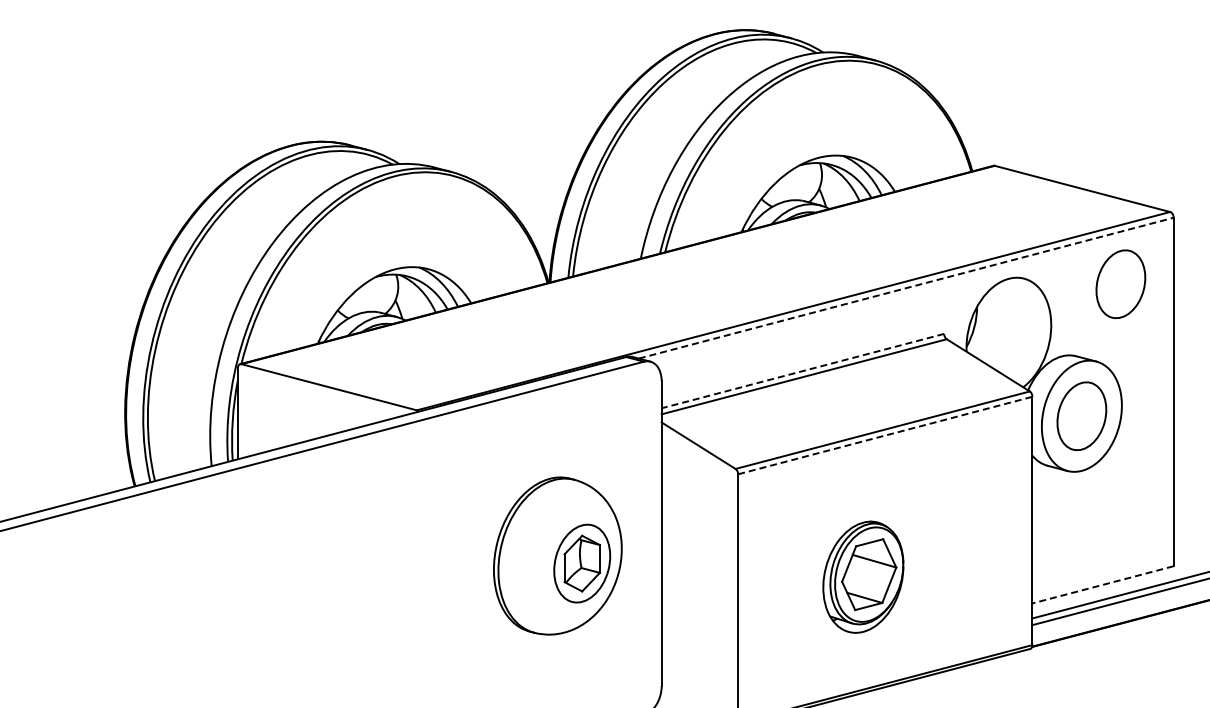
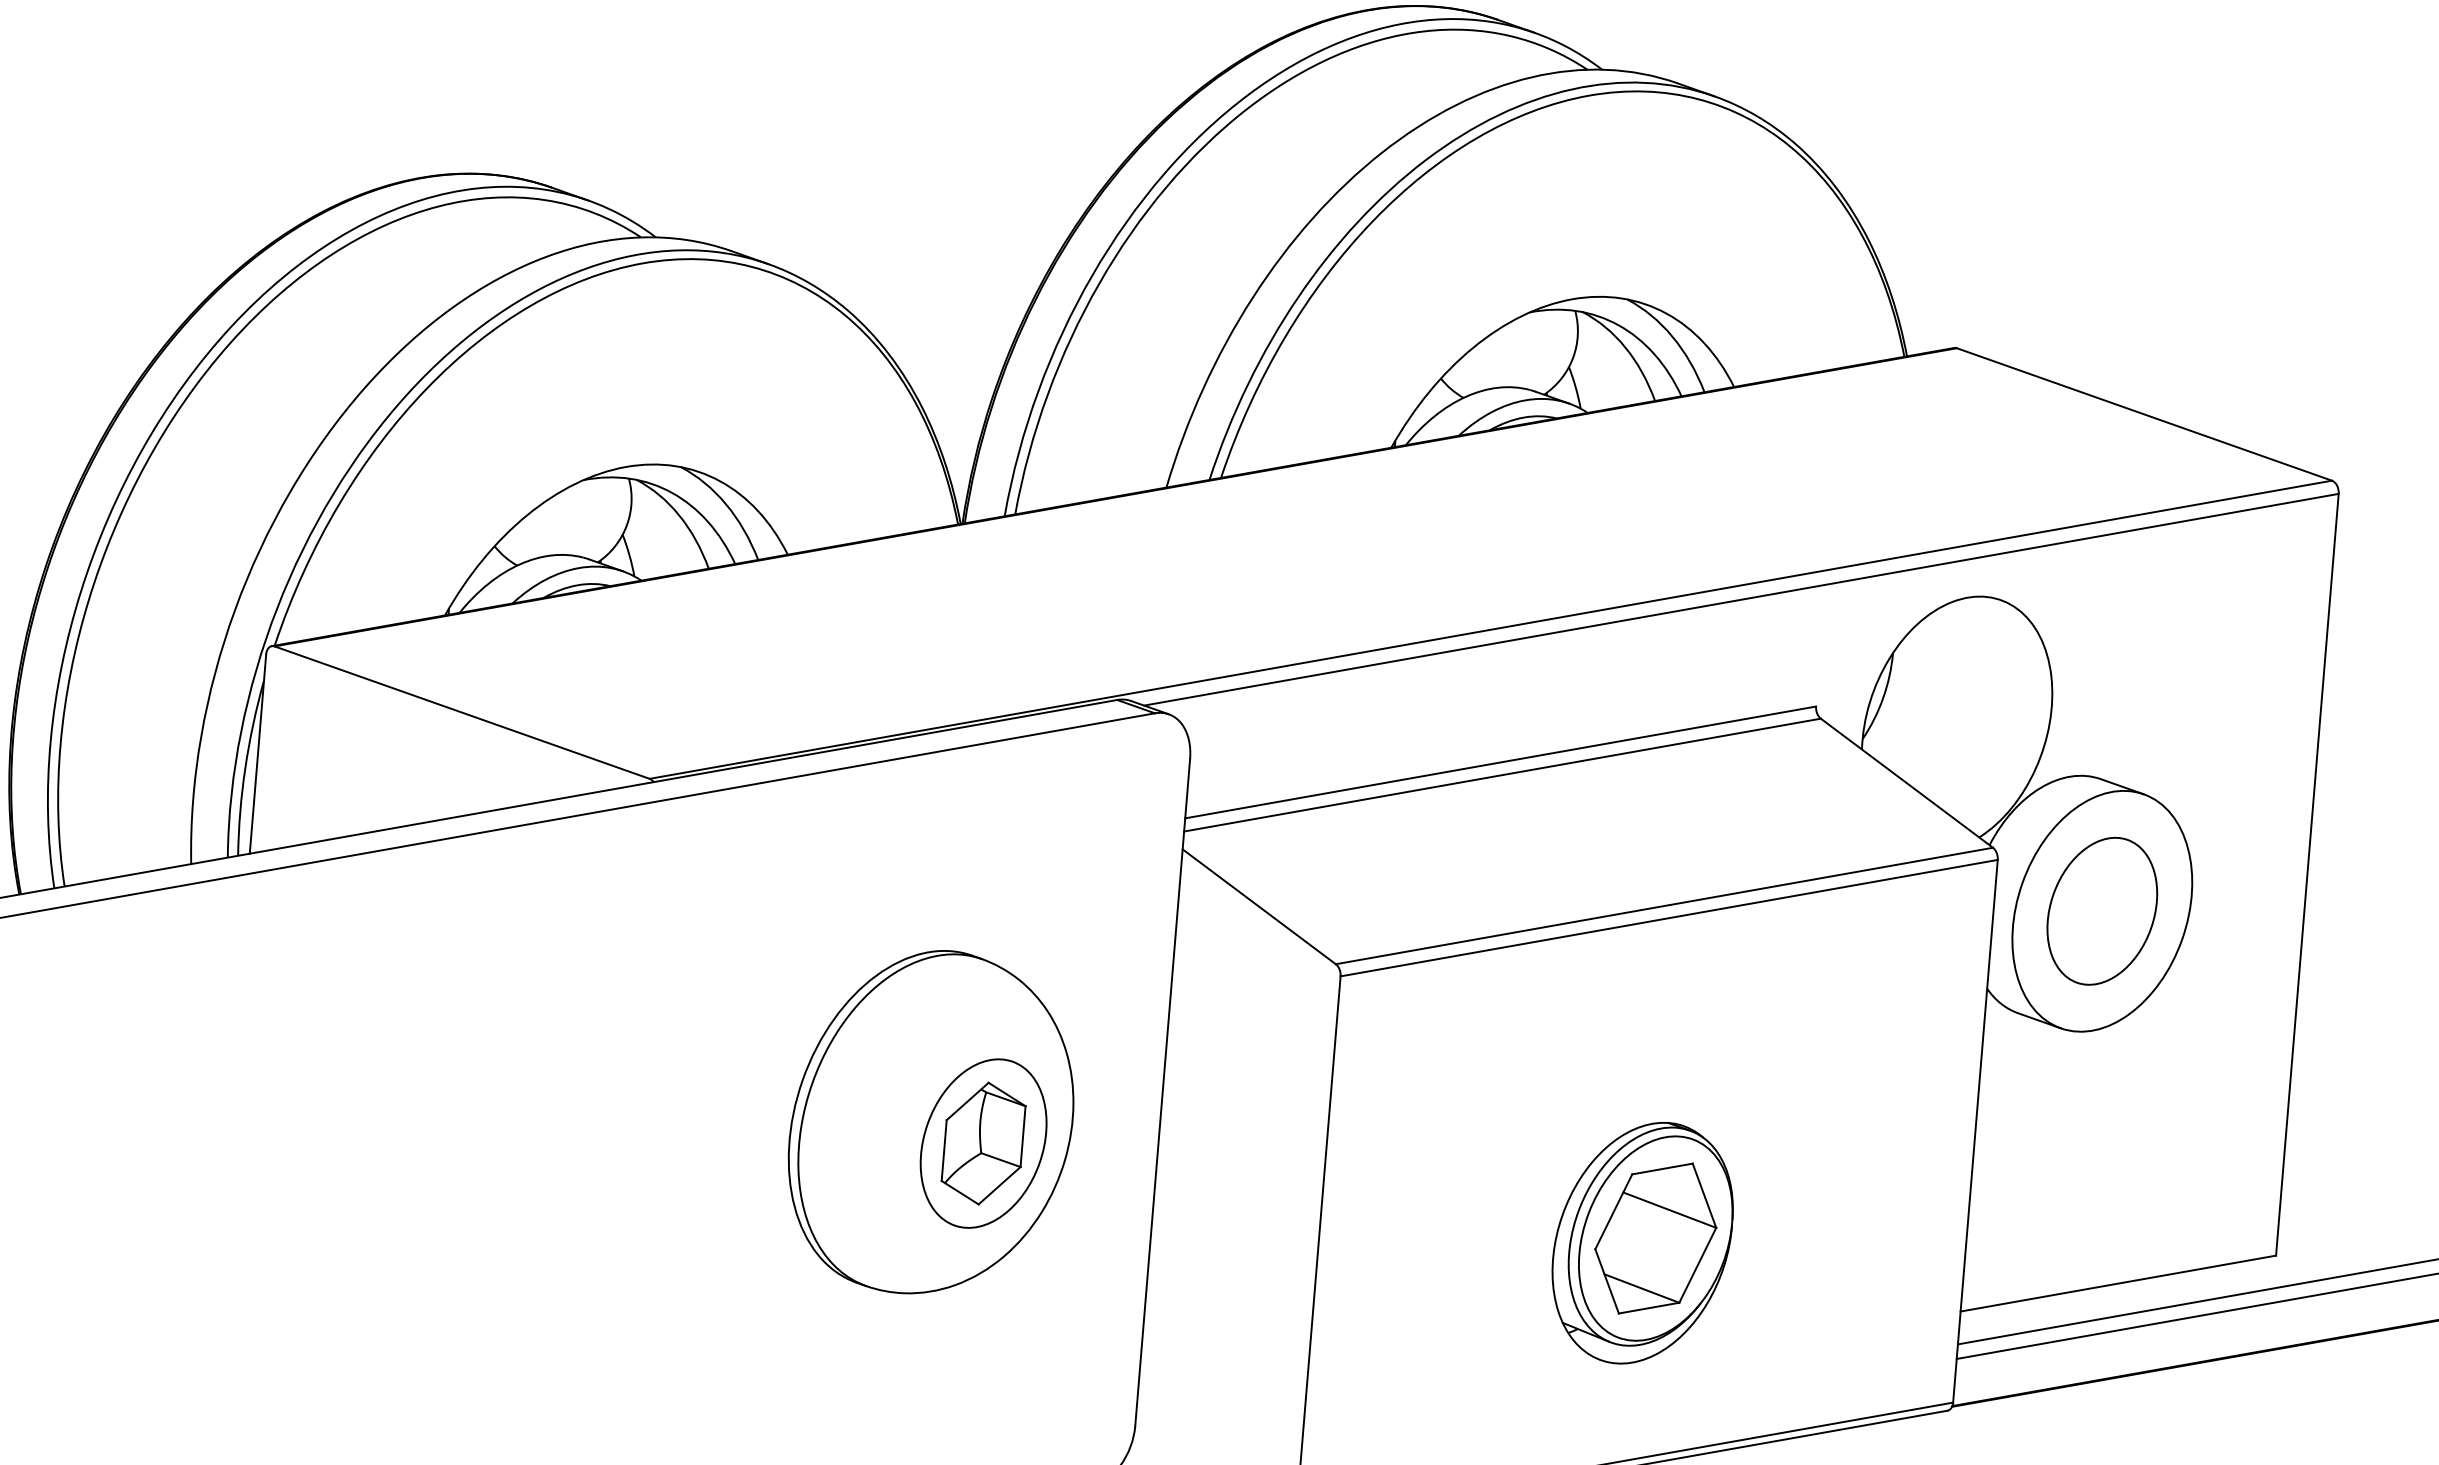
part: (1120, 283) -> (2210, 628), removed
line: (906, 288) -> (1741, 600), dashed -> solid
line: (802, 371) -> (1499, 763), dashed -> solid
line: (885, 435) -> (1669, 918), dashed -> solid
part: (863, 576) -> (1642, 1241), moved
line: (1102, 584) -> (2117, 1282), dashed -> solid

